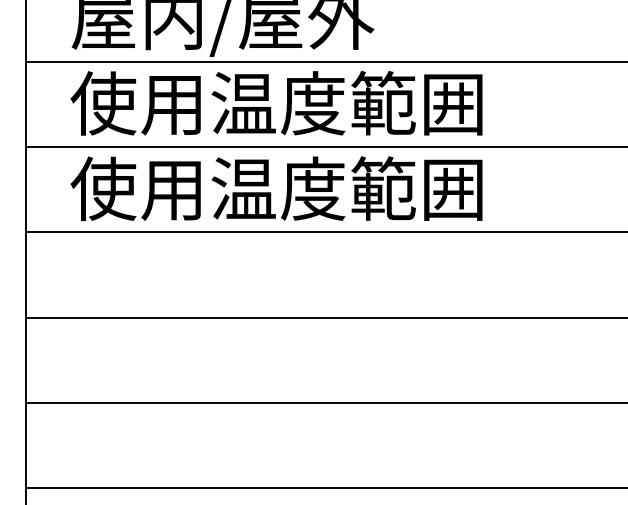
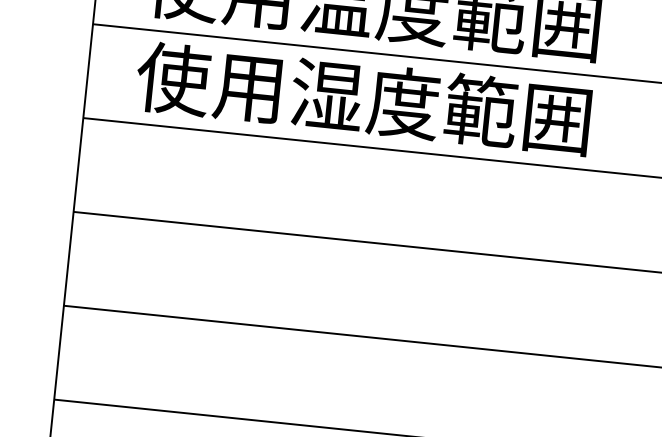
text: (242, 188) -> (326, 94), 使用温度範囲 -> 使用湿度範囲

